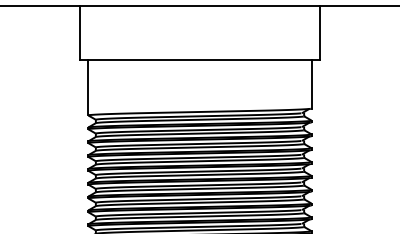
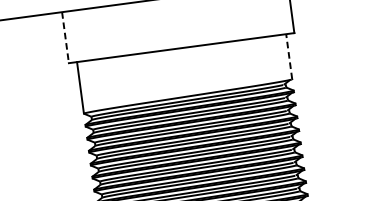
line: (79, 33) -> (65, 38), solid -> dashed
line: (311, 83) -> (288, 55), solid -> dashed

